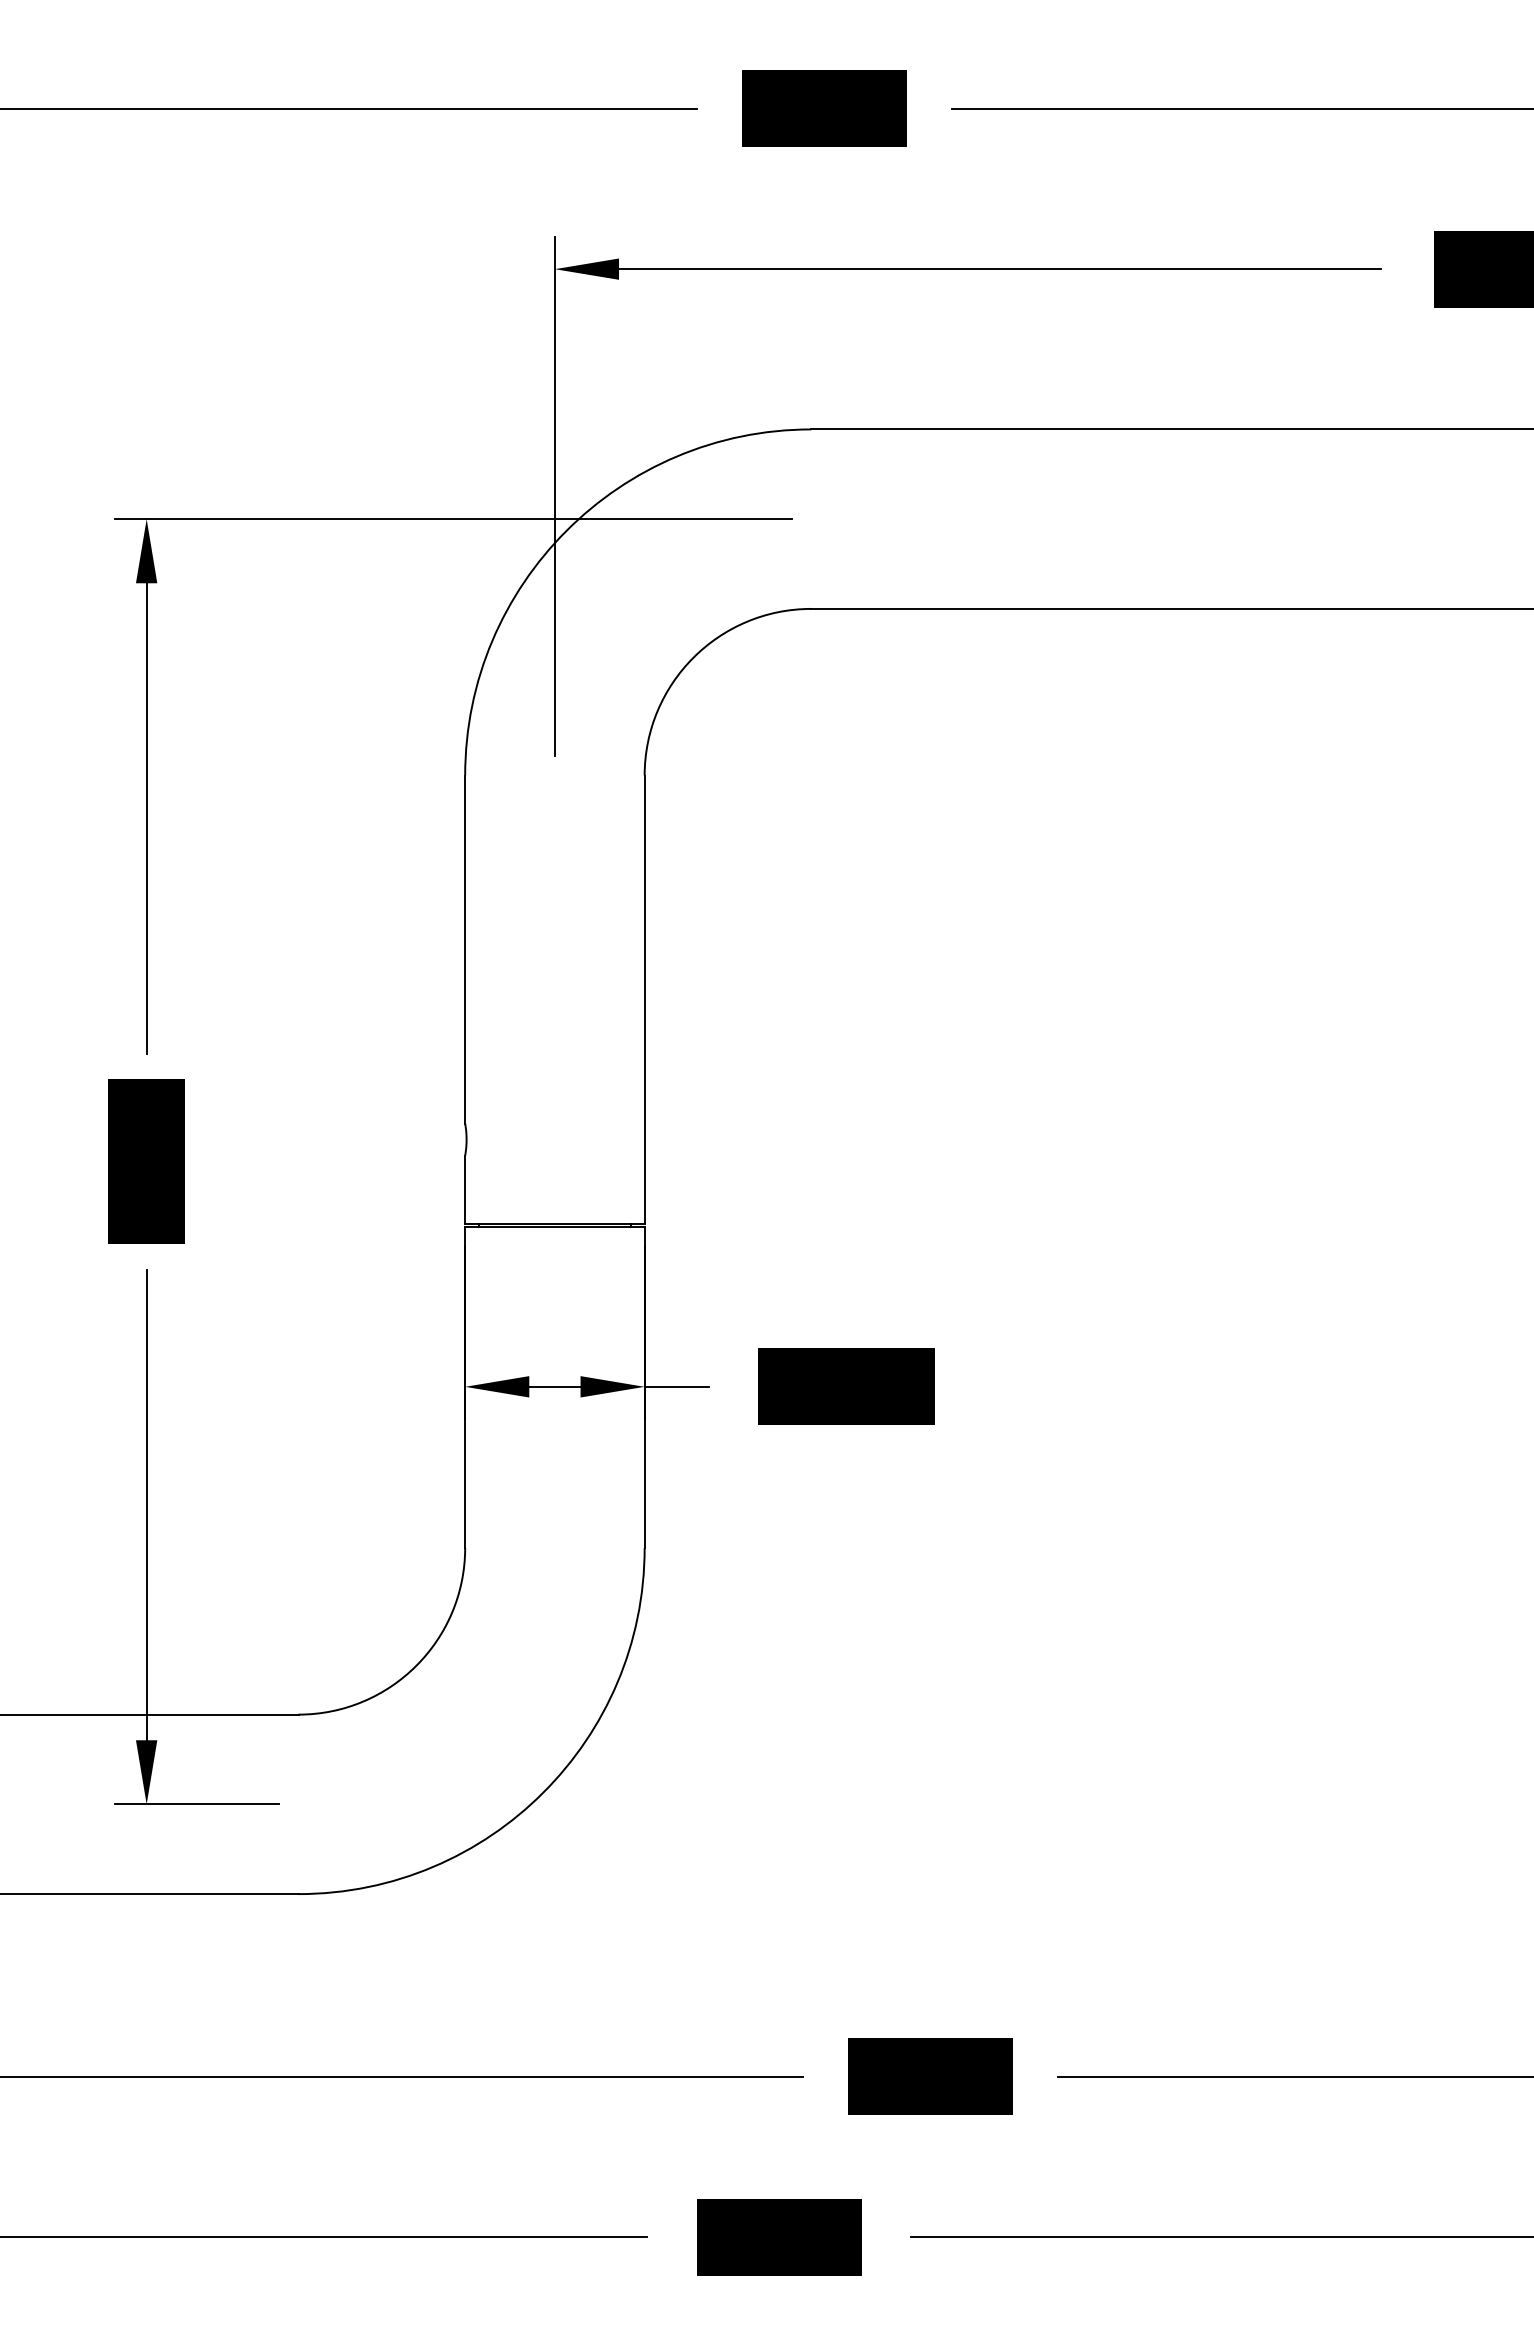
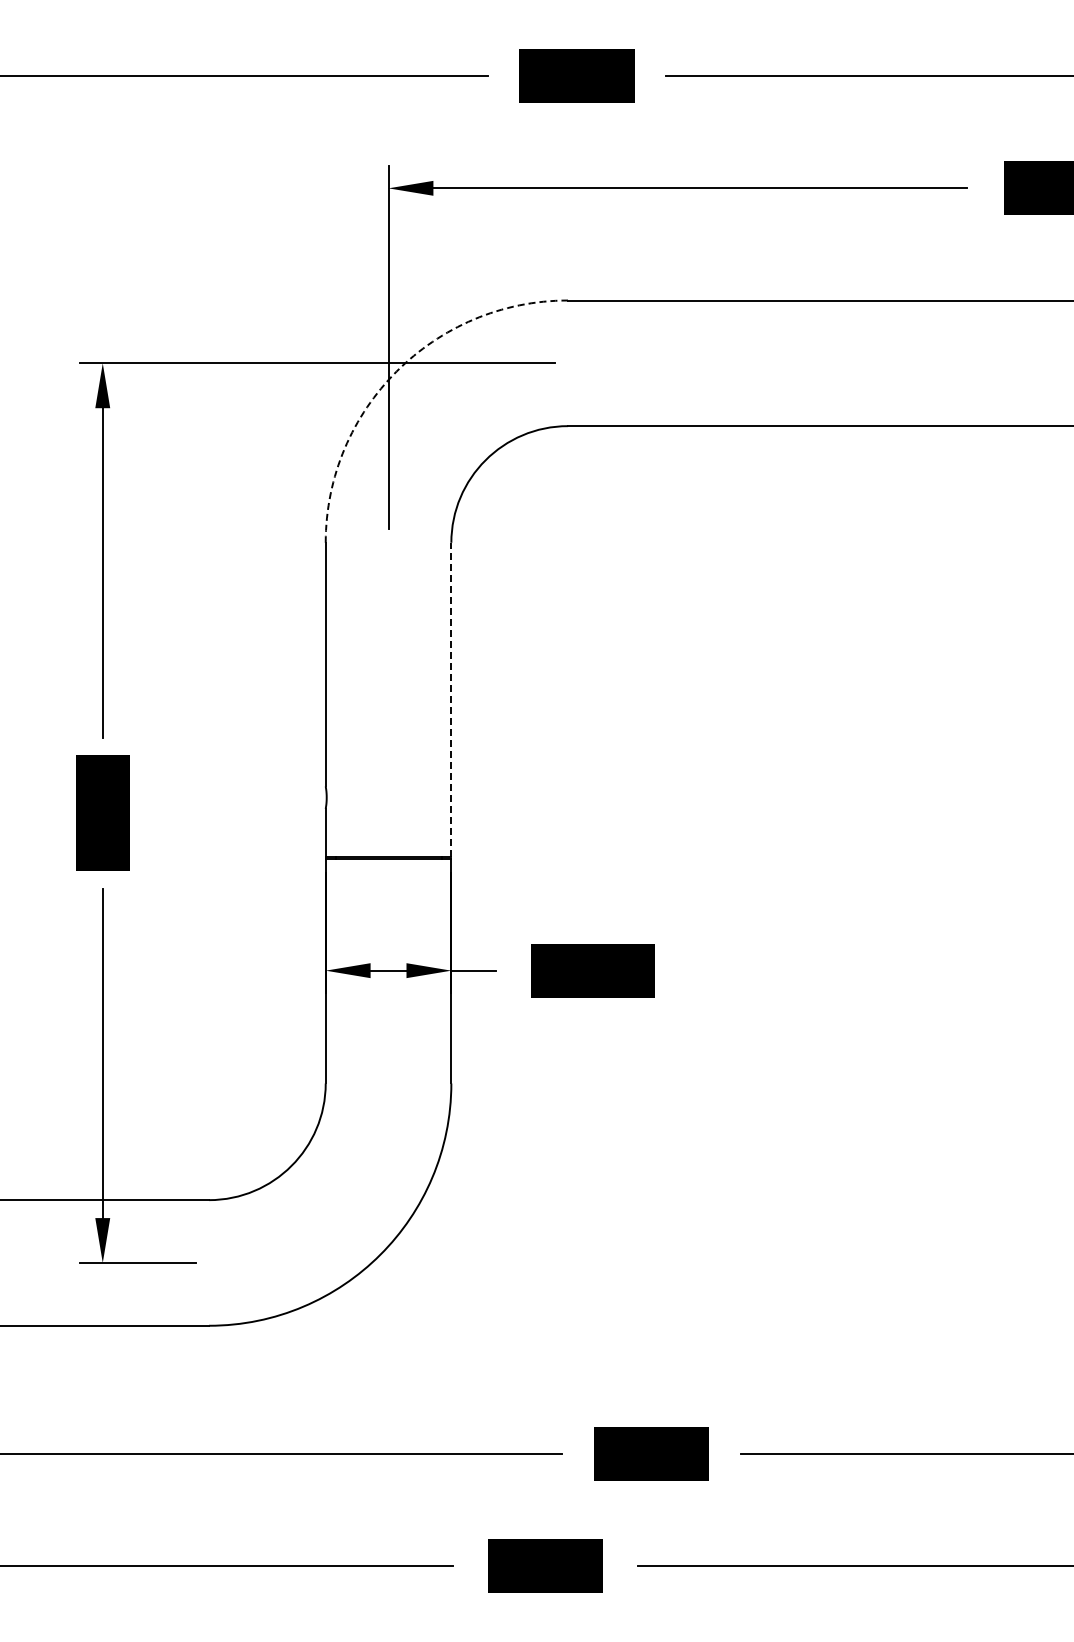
arc: (566, 530) -> (396, 371), solid -> dashed
line: (644, 999) -> (451, 699), solid -> dashed

